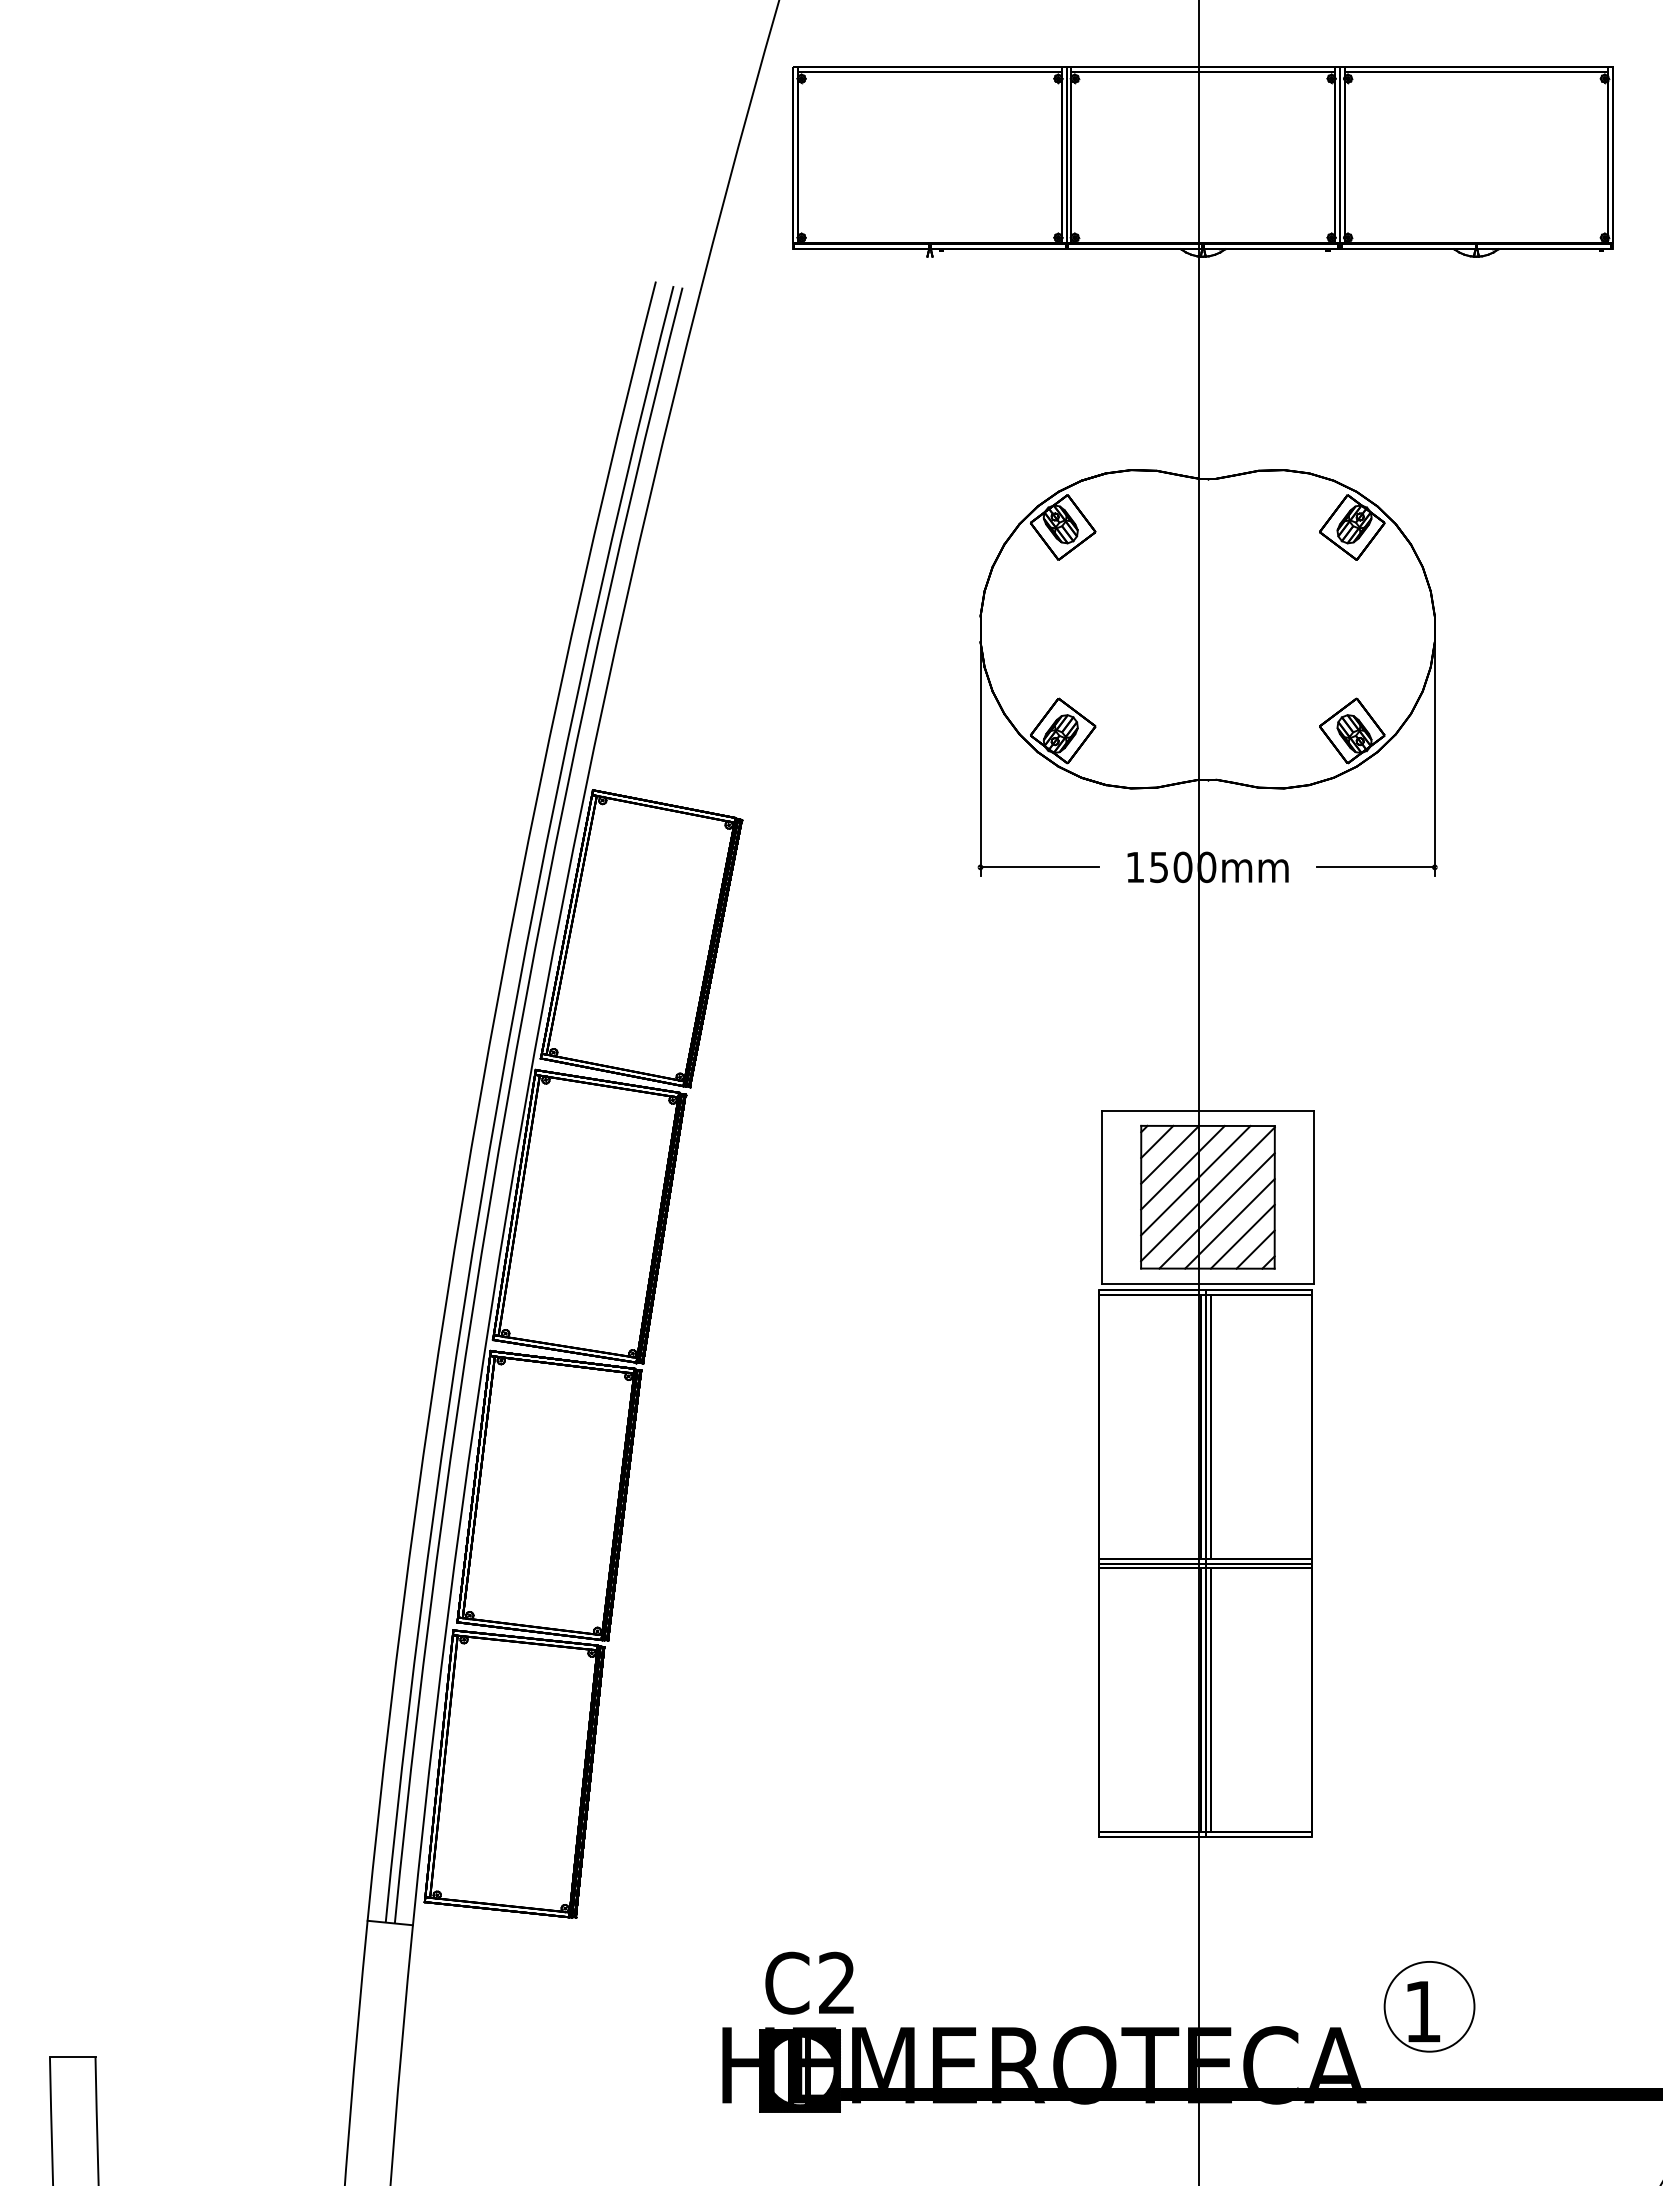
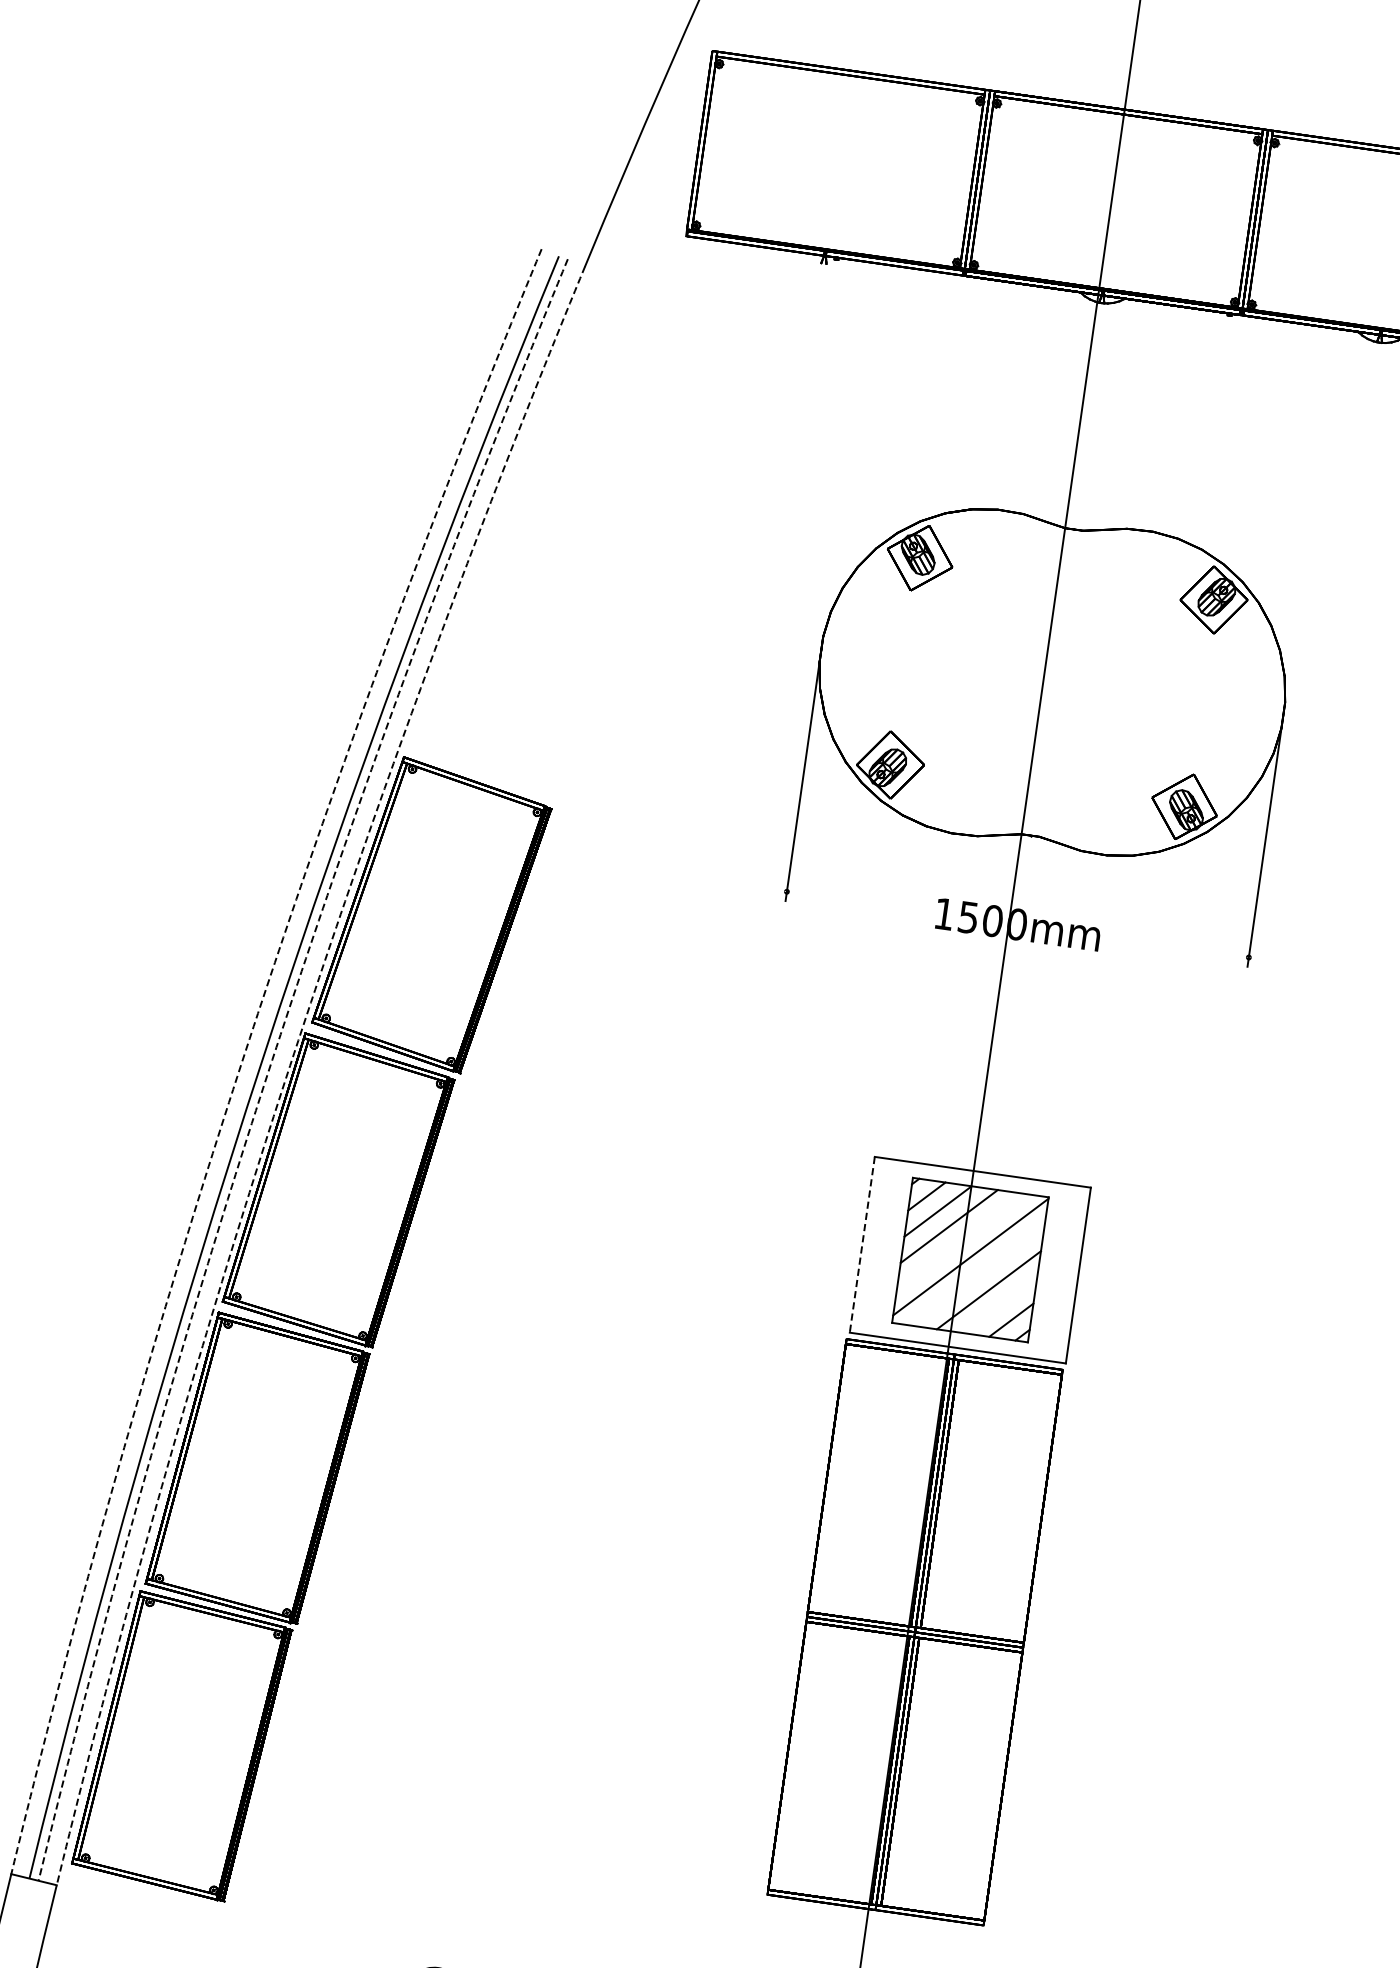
line: (1039, 867) -> (846, 900), removed
line: (1375, 867) -> (1188, 949), removed
arc: (480, 1095) -> (245, 1051), solid -> dashed
arc: (507, 1100) -> (272, 1060), solid -> dashed
arc: (525, 1103) -> (290, 1065), solid -> dashed
line: (1195, 1180) -> (960, 1241), removed
line: (1101, 1197) -> (862, 1244), solid -> dashed
line: (1216, 1210) -> (977, 1274), removed
line: (1242, 1236) -> (999, 1304), removed

